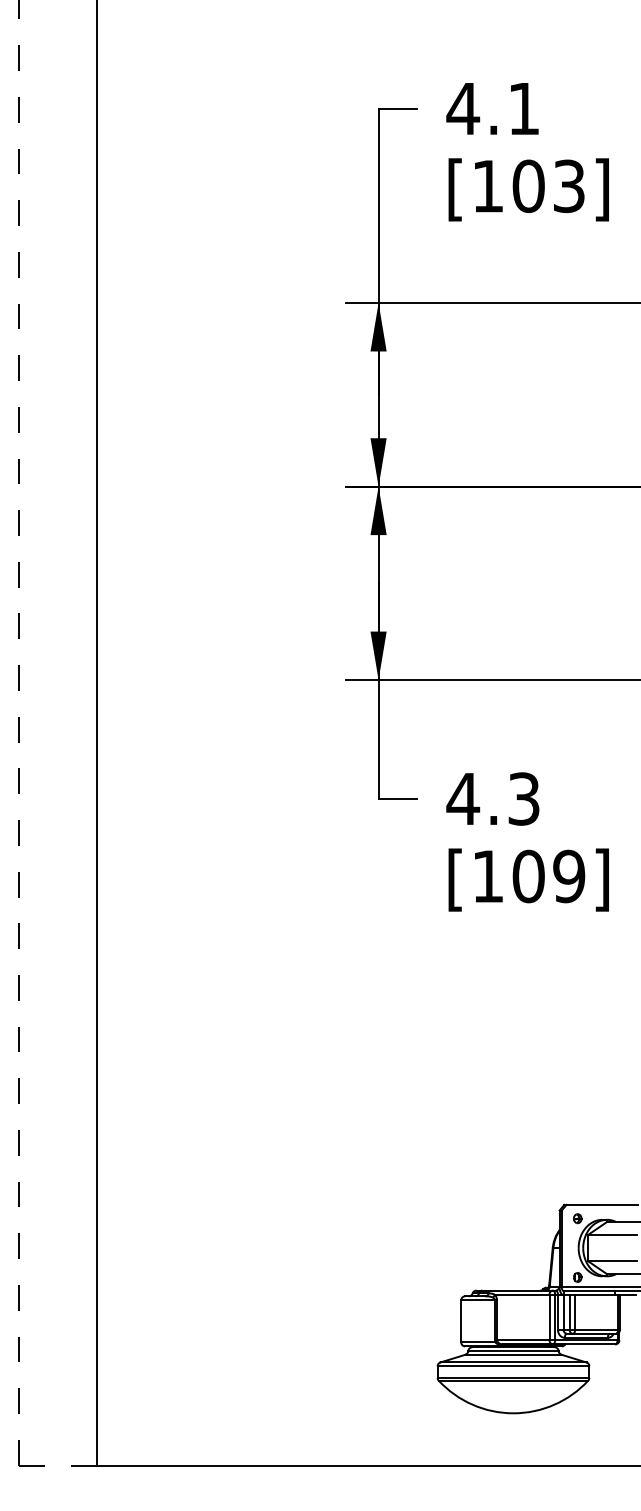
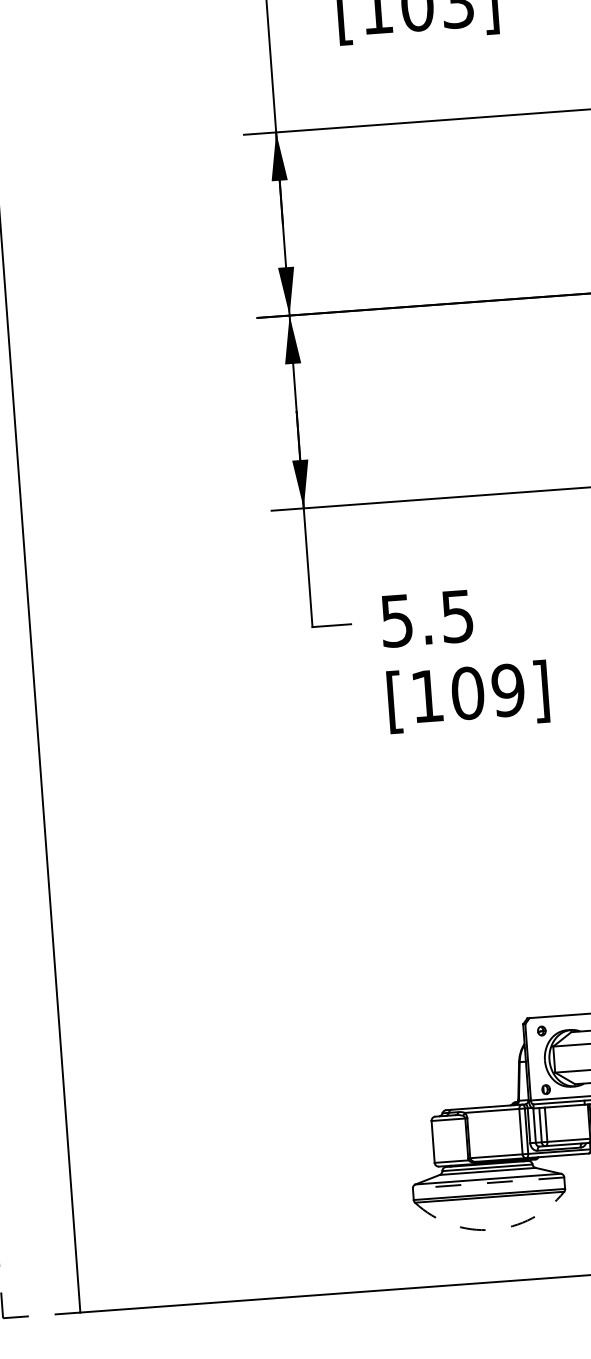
text: (492, 798) -> (426, 618), 4.3 -> 5.5
line: (513, 1366) -> (488, 1183), solid -> dashed
arc: (513, 1413) -> (492, 1230), solid -> dashed

